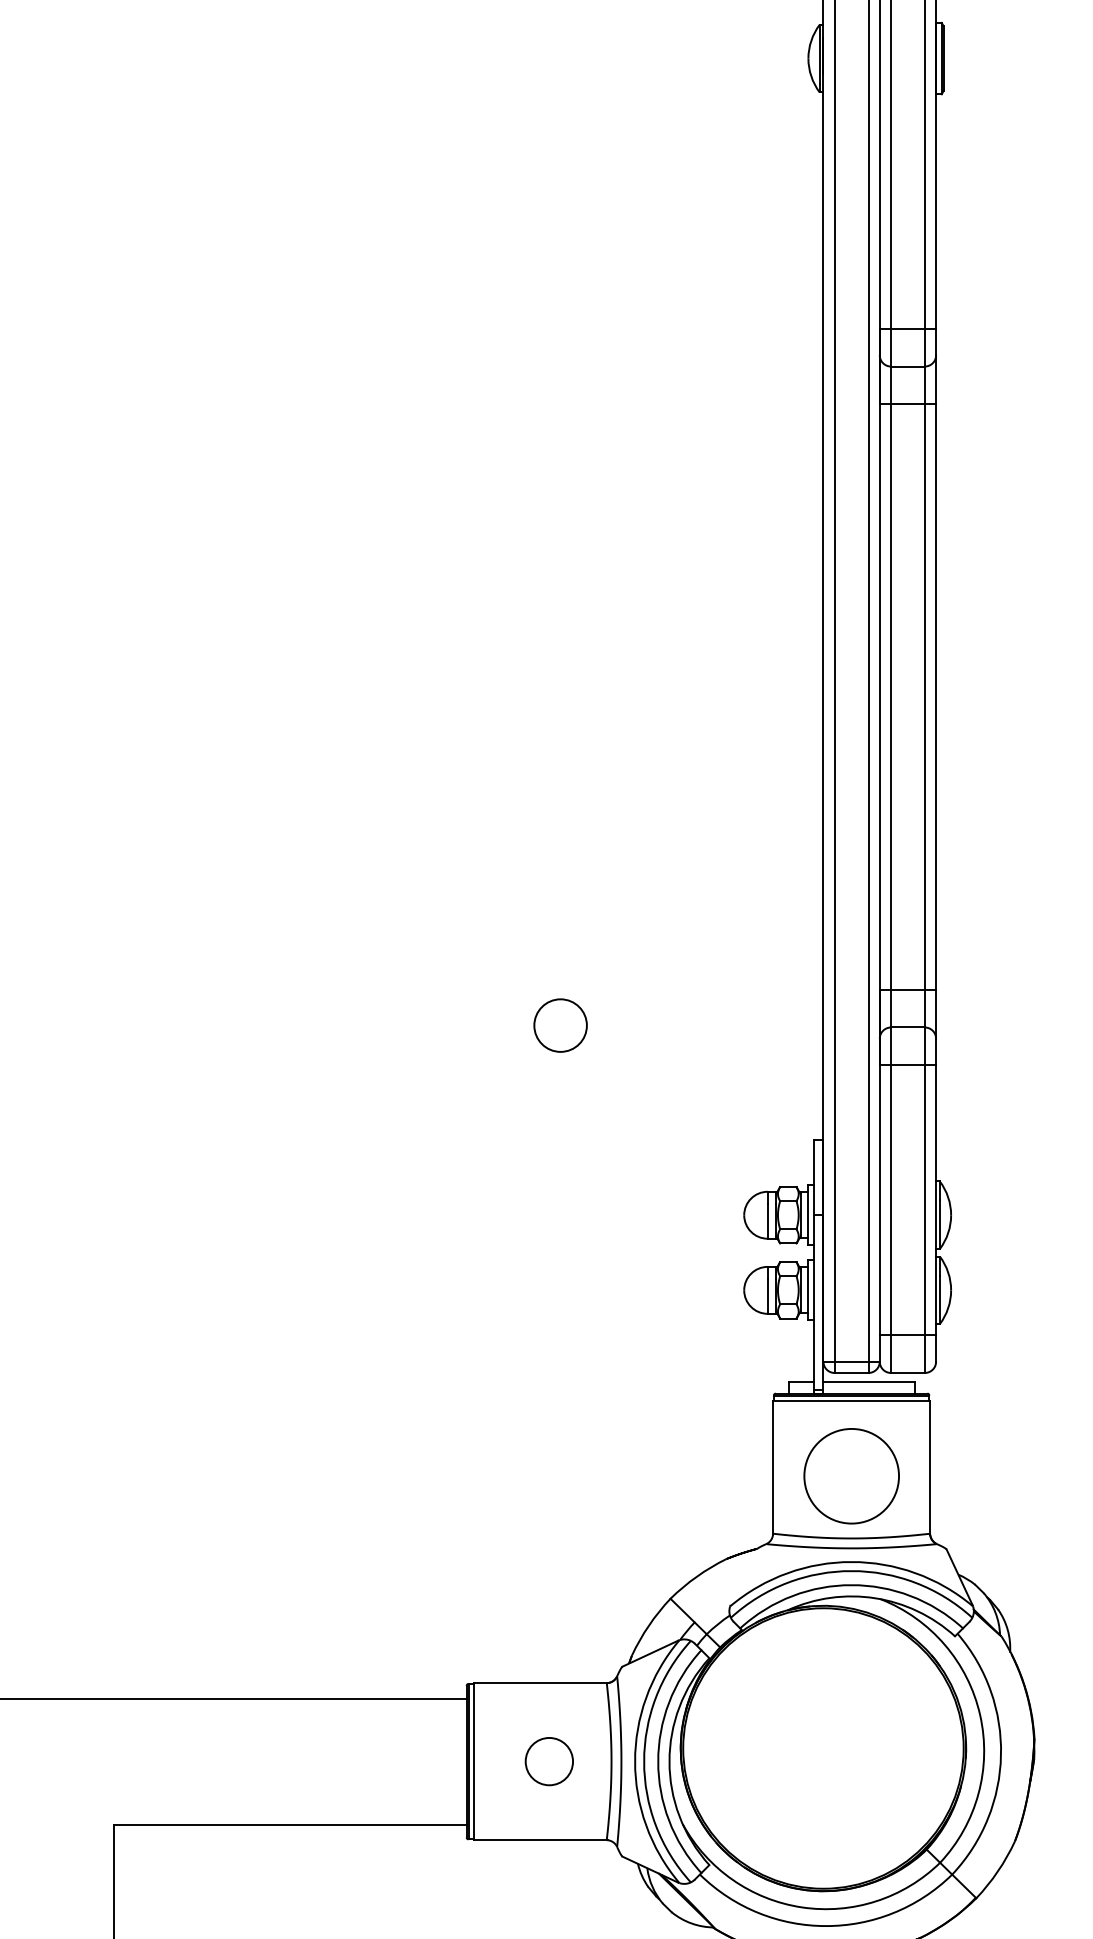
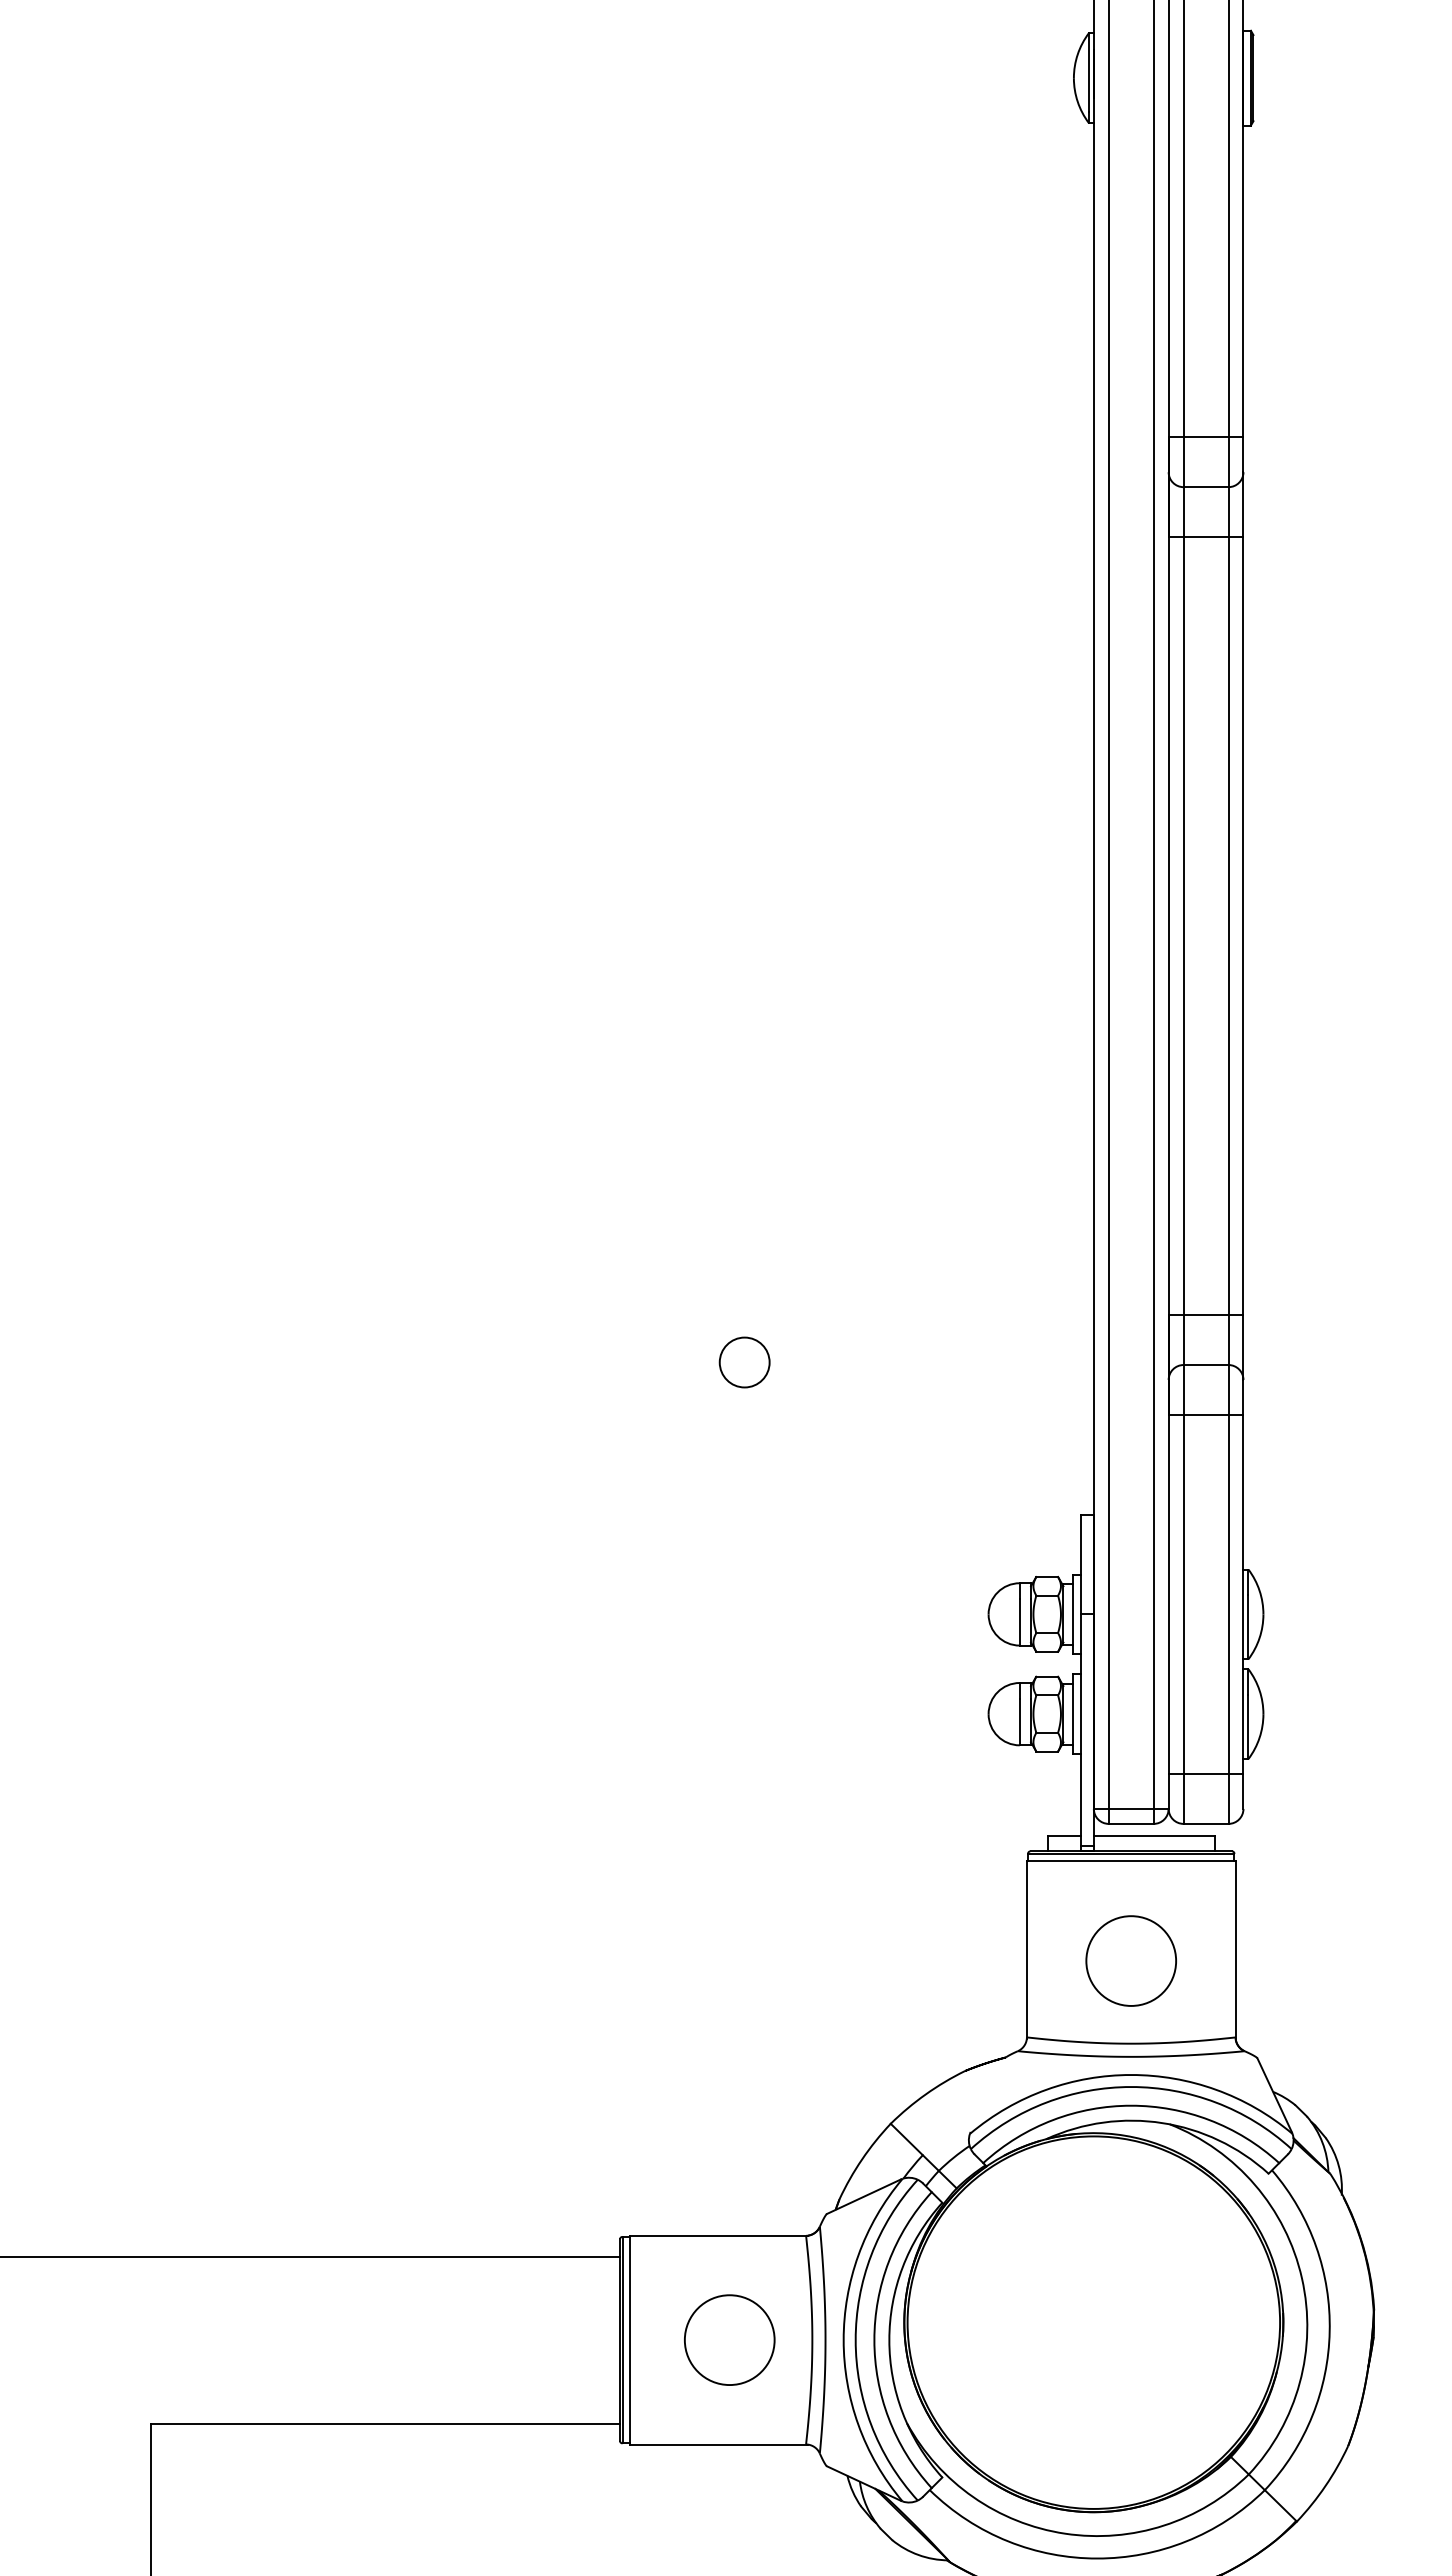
circle: (560, 1025) -> (744, 1362), size x0.71
circle: (851, 1475) -> (1130, 1960), size x0.71
circle: (549, 1761) -> (729, 2339), size x1.43

